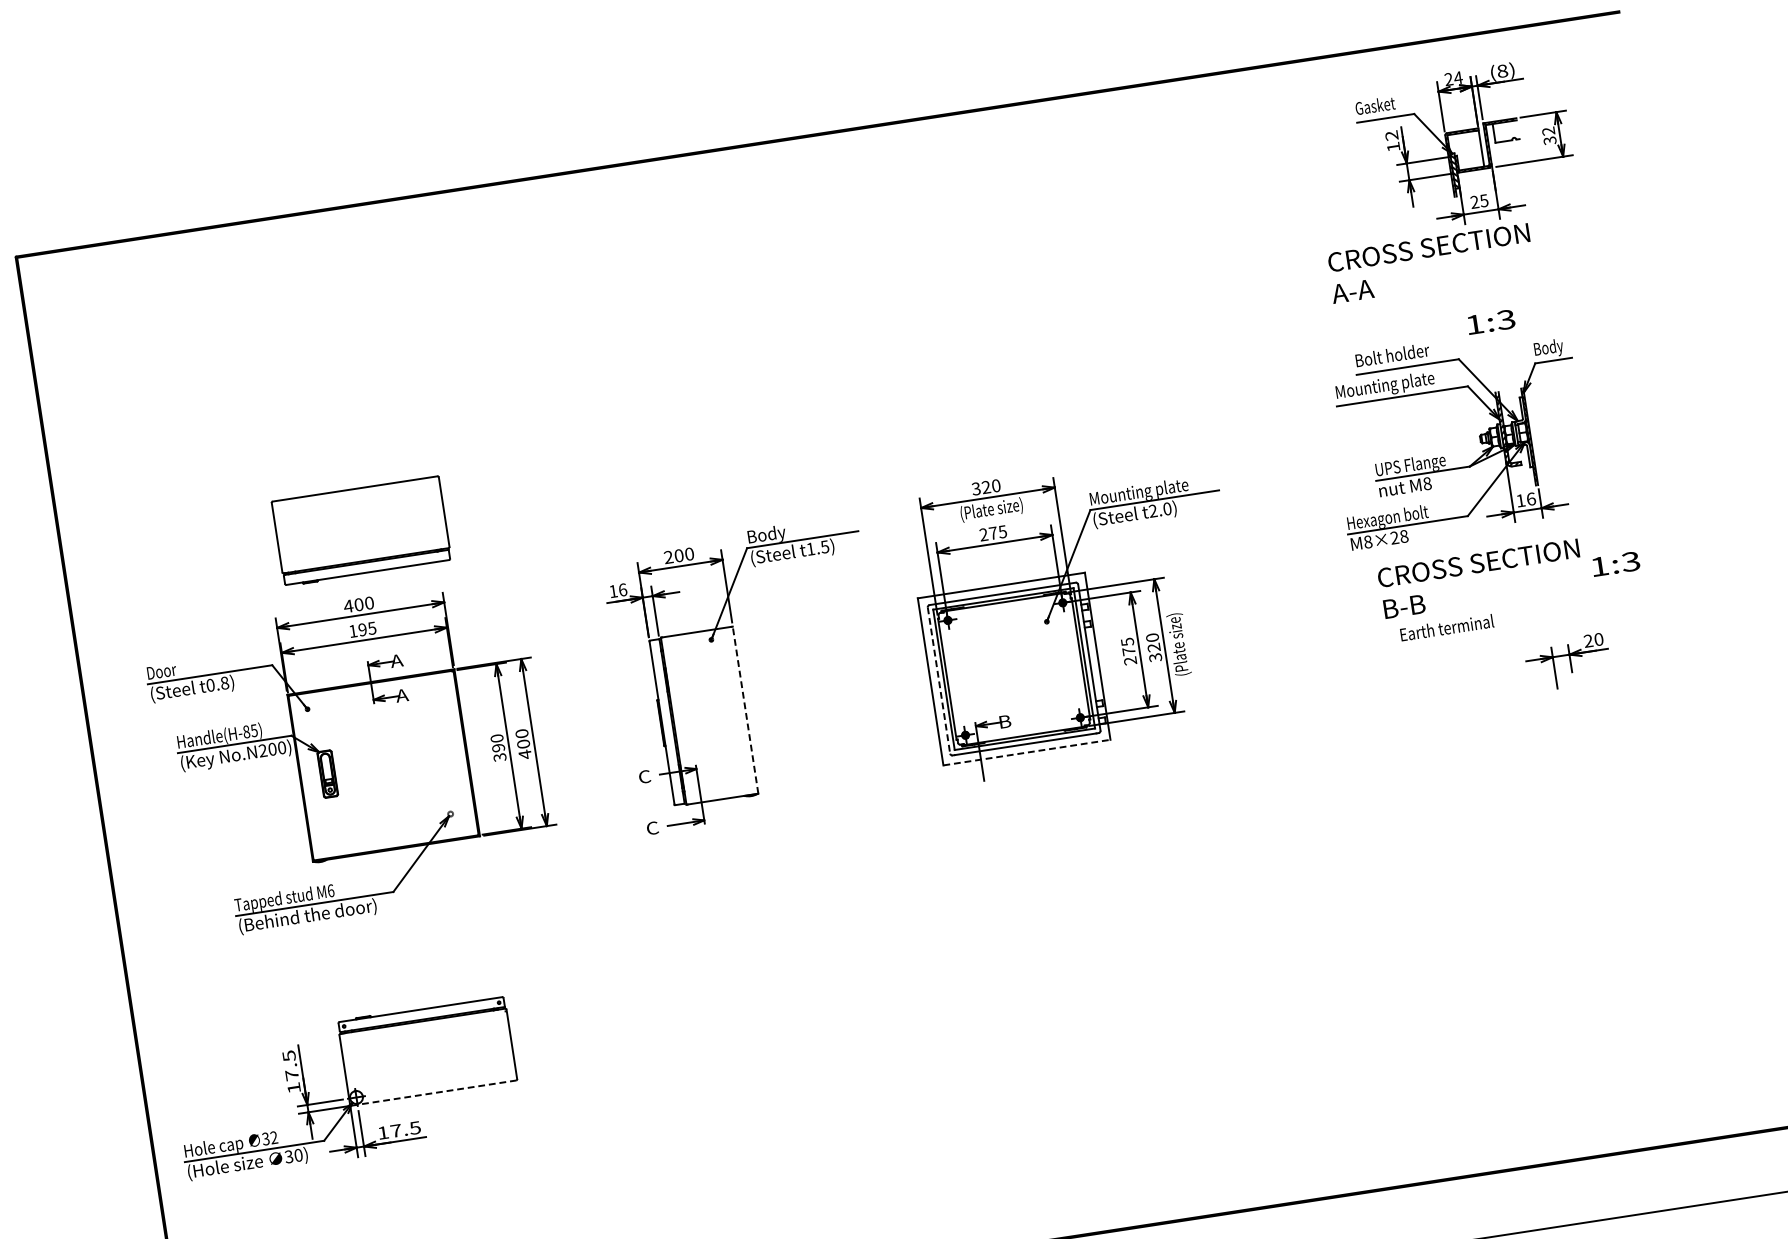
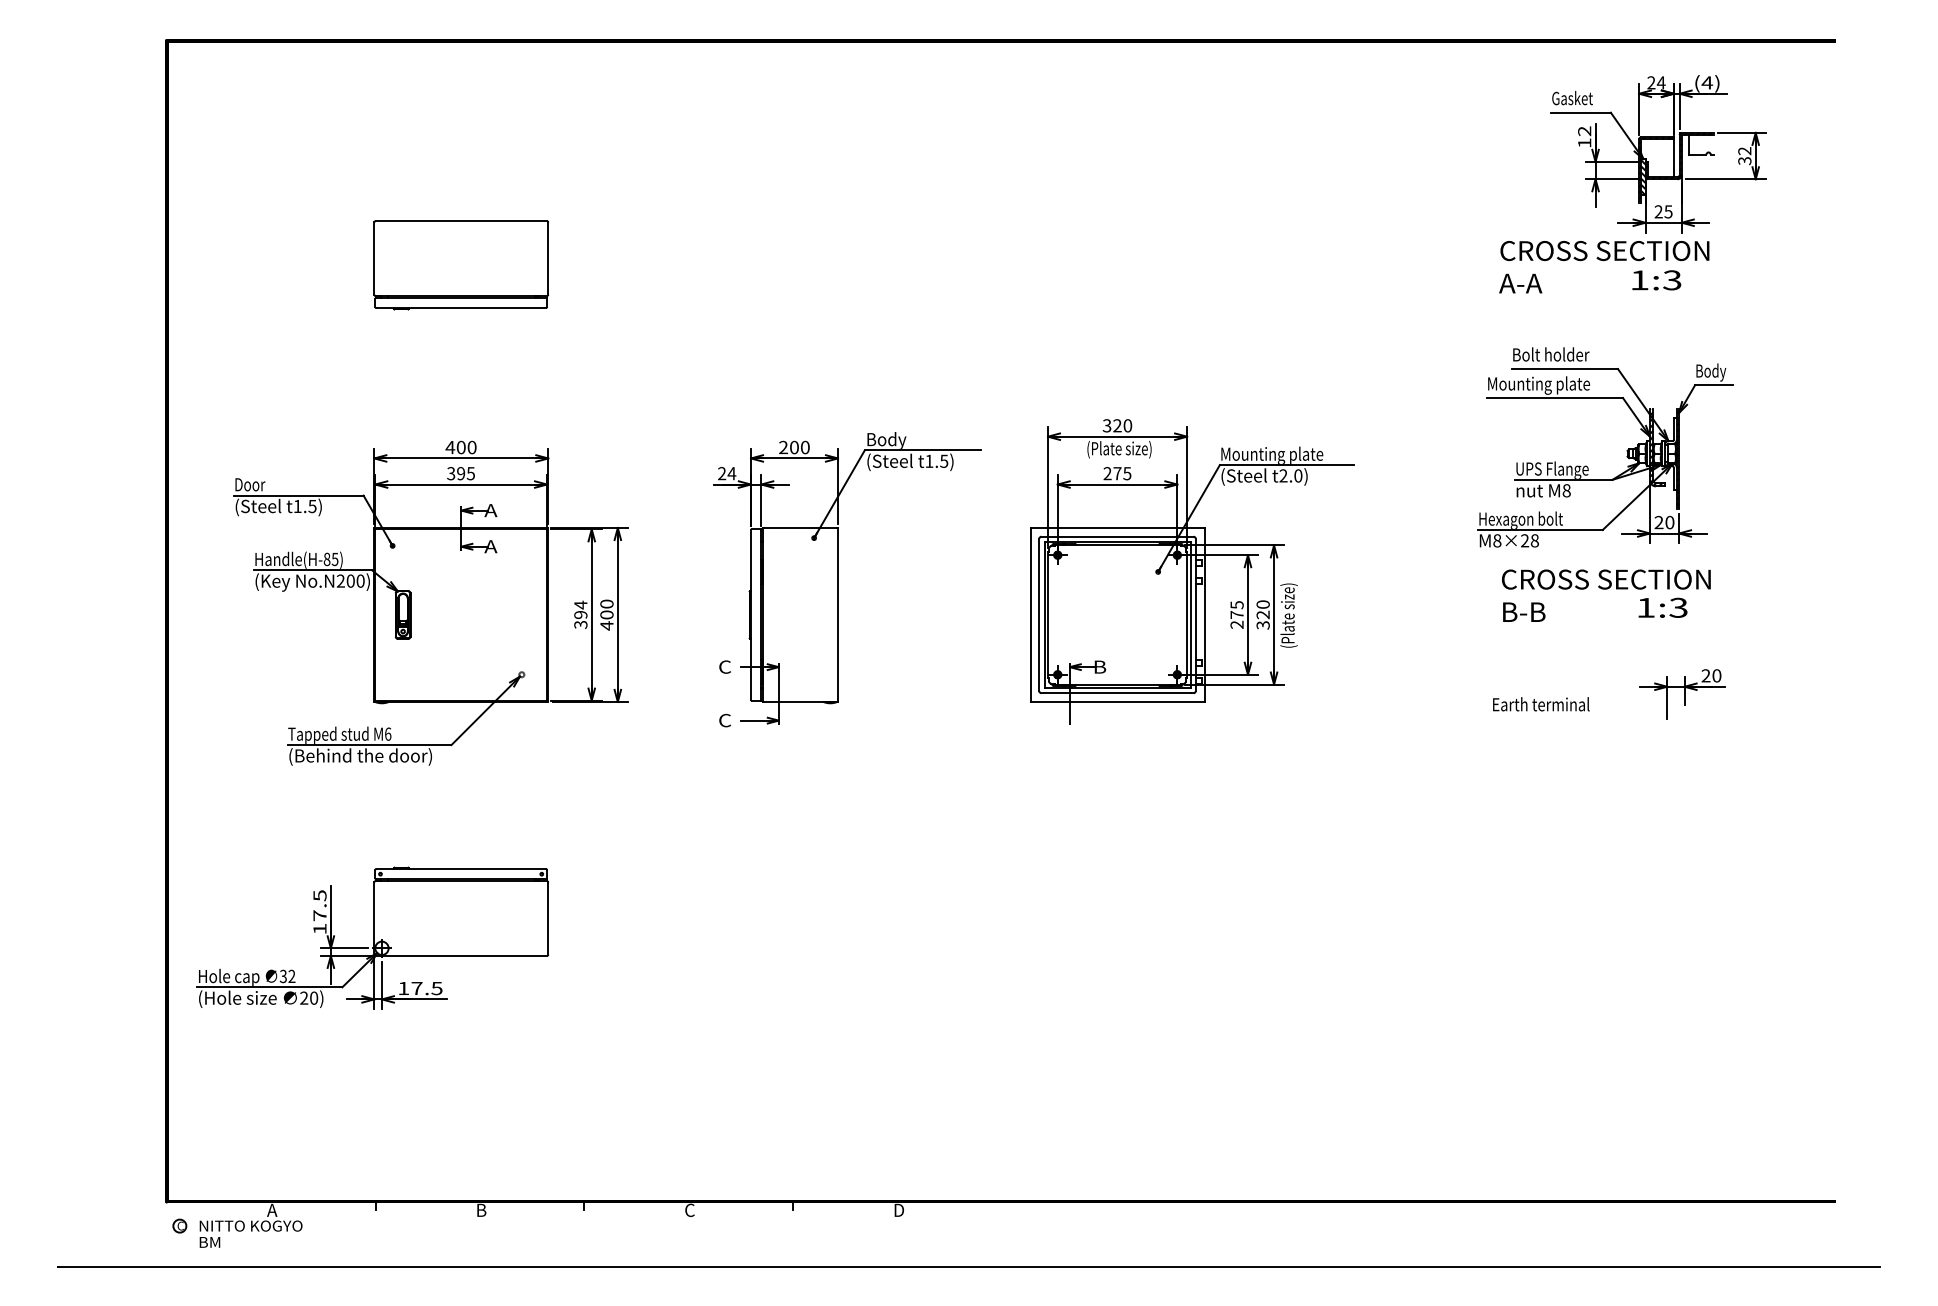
text: (1502, 70) -> (1707, 82), (8) -> (4)
text: (1491, 322) -> (1656, 280), moved
text: (1526, 499) -> (1664, 522), 16 -> 20
part: (360, 531) -> (460, 265), moved
text: (1615, 563) -> (1662, 607), moved
text: (618, 590) -> (727, 473), 16 -> 24
text: (1447, 627) -> (1541, 704), moved
text: (353, 631) -> (451, 473), 195 -> 395
line: (939, 681) -> (1039, 615), dashed -> solid
text: (217, 684) -> (304, 506), t0.8) -> t1.5)
line: (745, 709) -> (837, 614), dashed -> solid
text: (496, 737) -> (580, 604), 390 -> 394
line: (1026, 752) -> (1117, 701), dashed -> solid
line: (433, 1092) -> (461, 955), dashed -> solid
text: (289, 1157) -> (304, 998), 30) -> 20)

